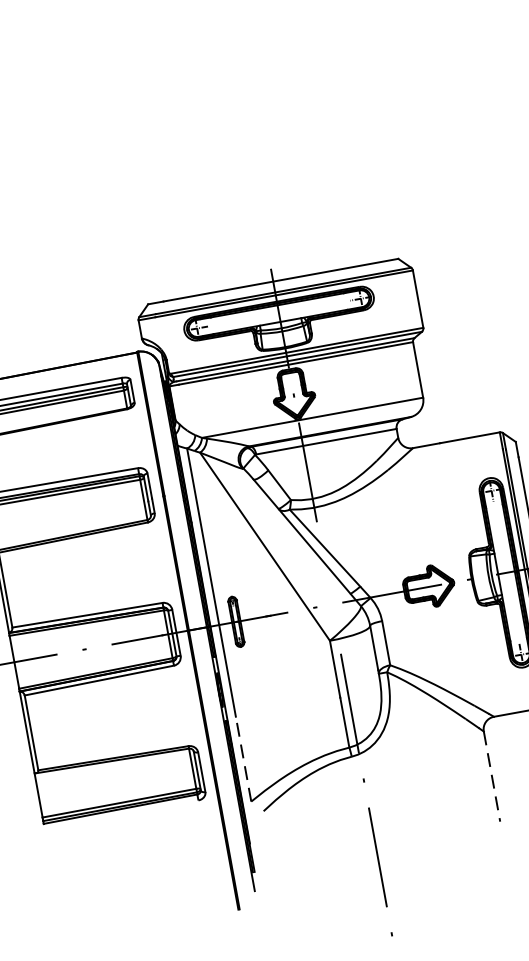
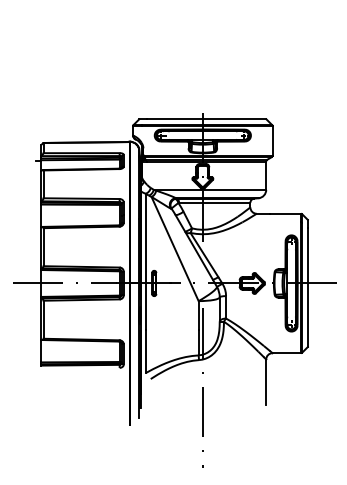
line: (243, 758) -> (145, 351), dashed -> solid
line: (492, 776) -> (266, 382), dashed -> solid

